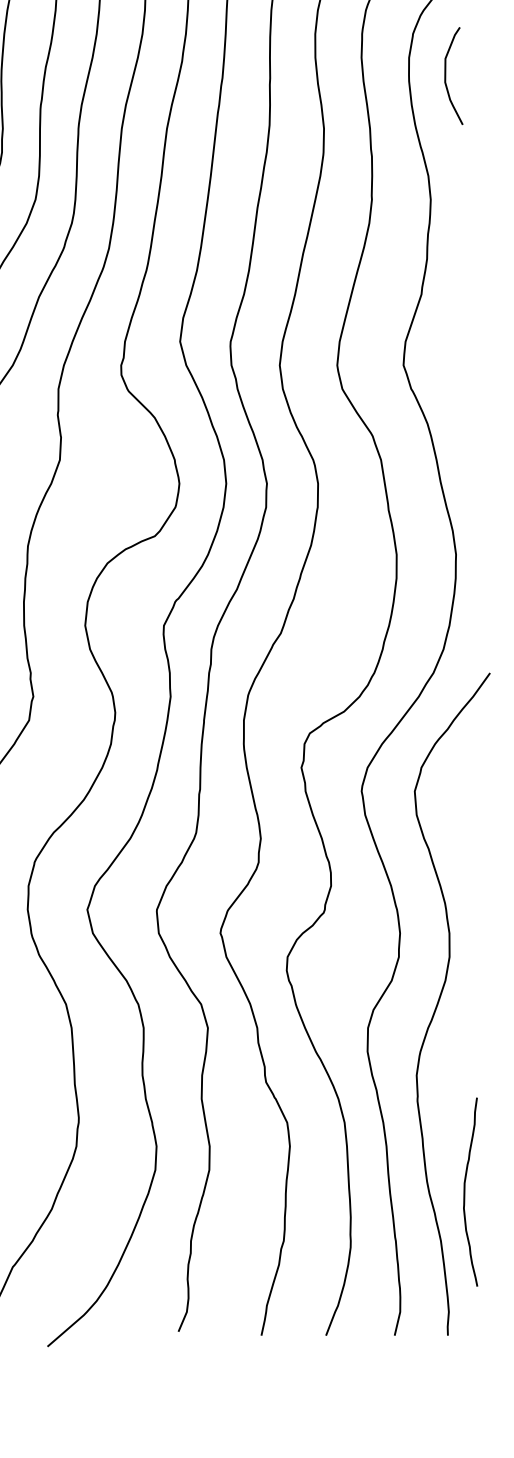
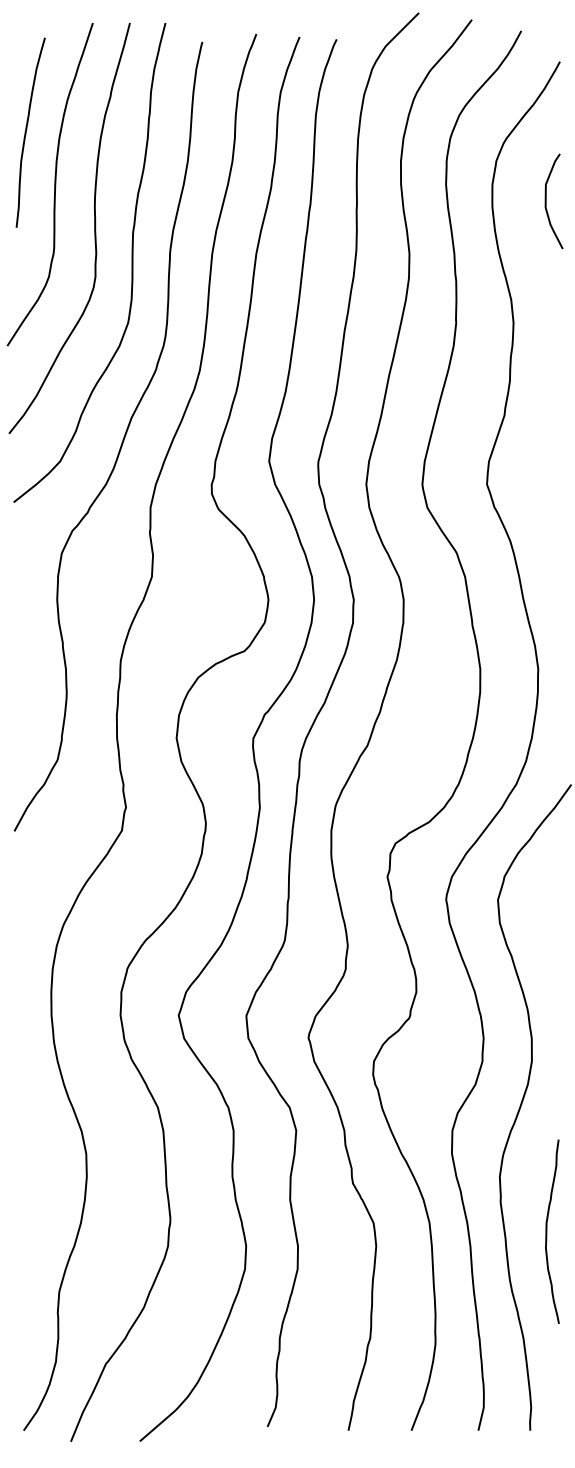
curve: (446, 76) -> (546, 201), moved
curve: (465, 1191) -> (547, 1231), moved

